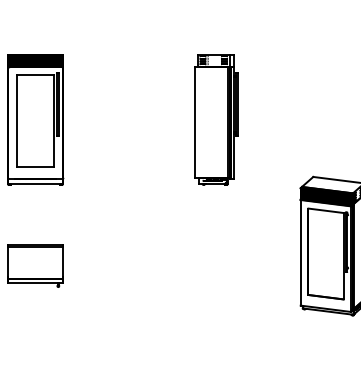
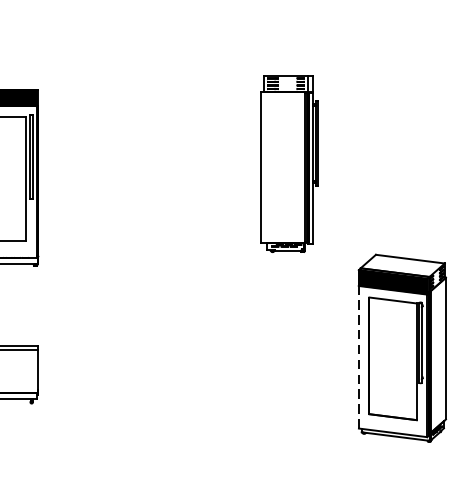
part: (216, 119) -> (289, 163), moved
line: (300, 252) -> (358, 356), solid -> dashed

